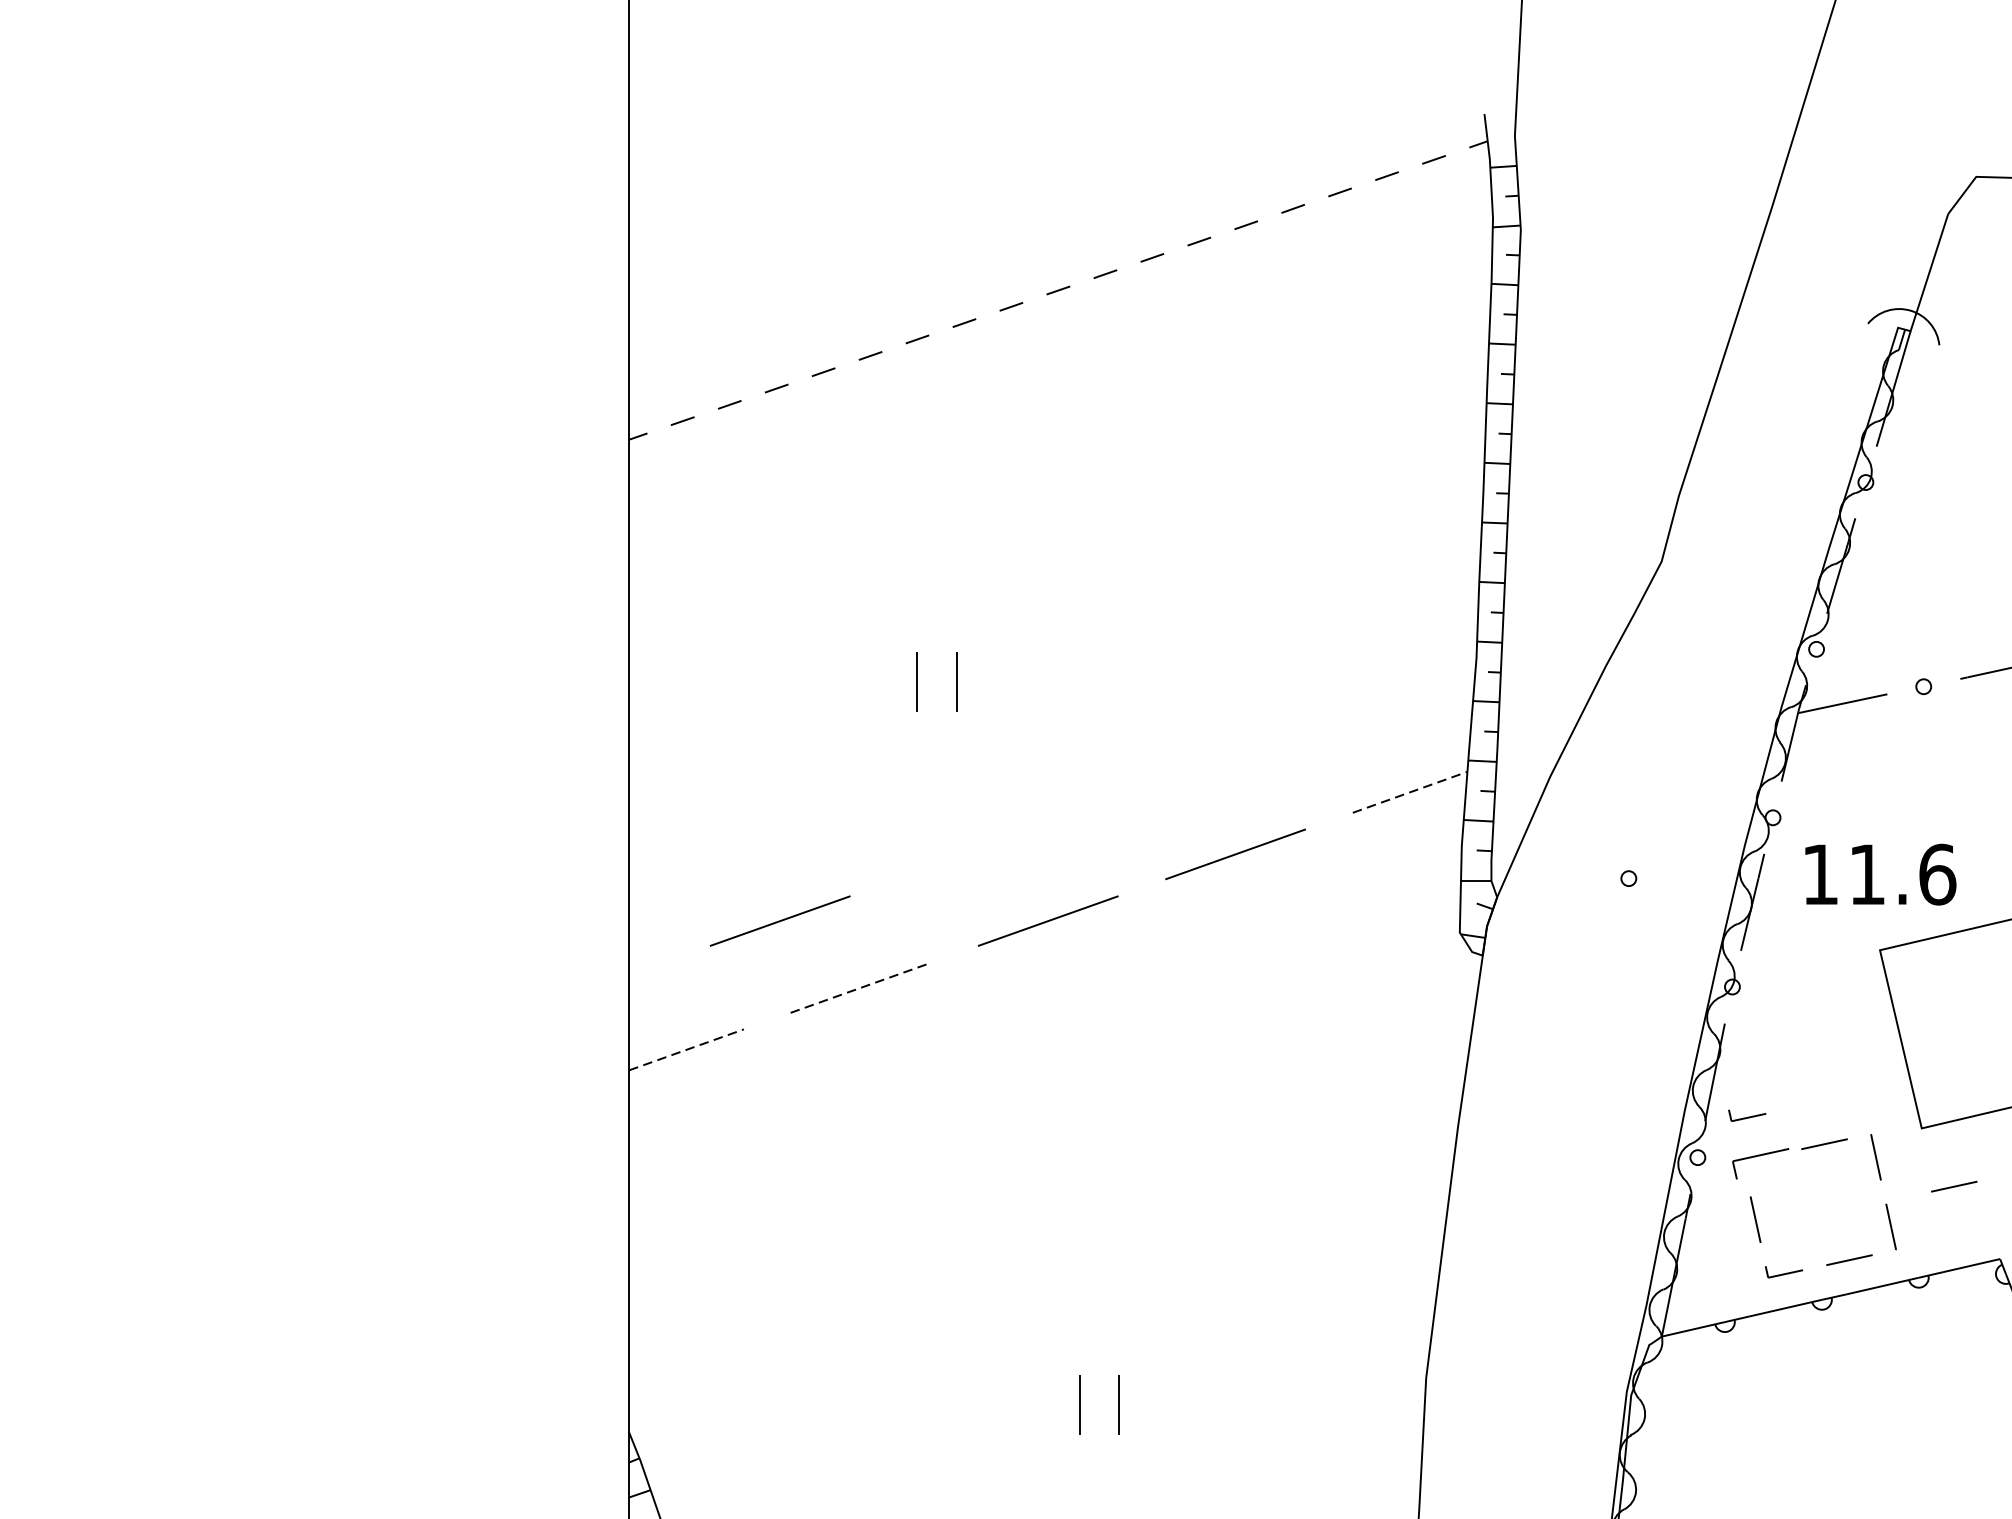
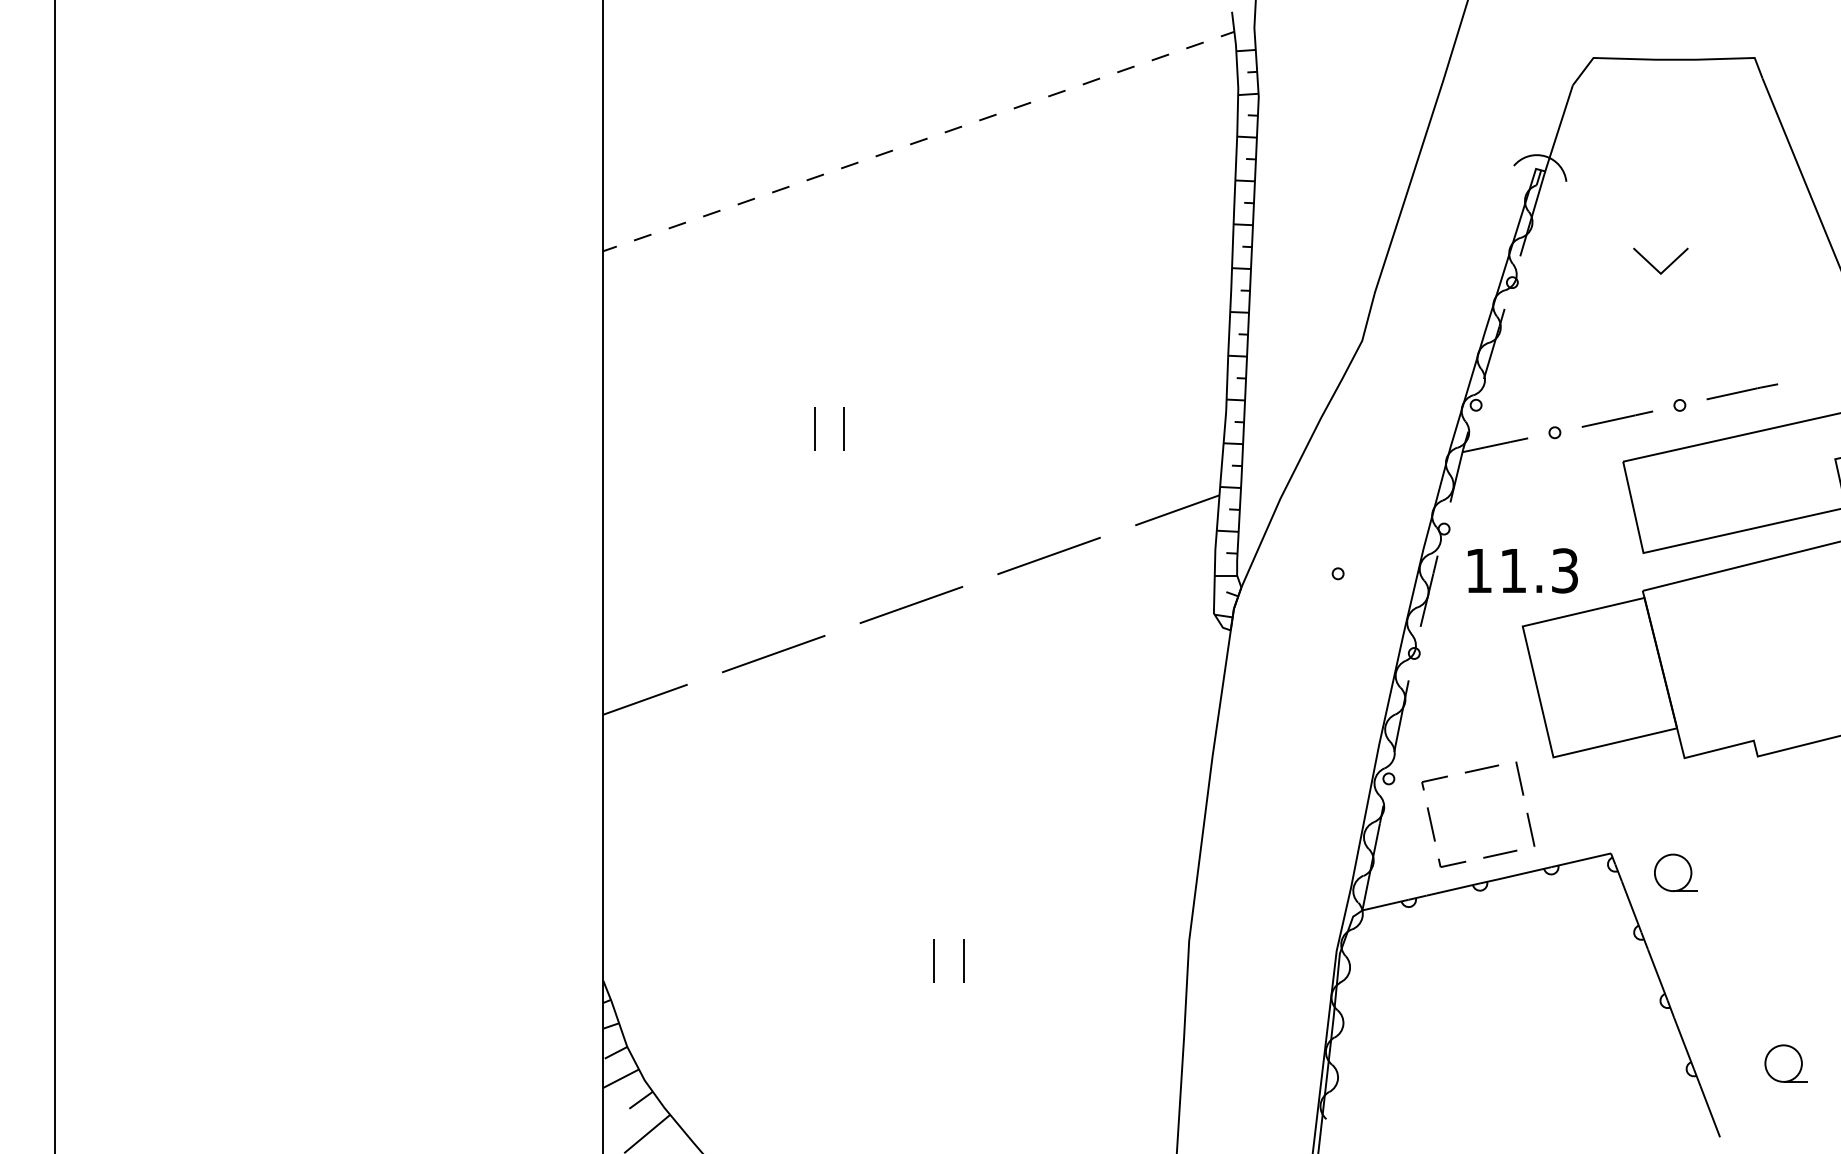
line: (1410, 792) -> (1177, 510), dashed -> solid
text: (1936, 874) -> (1564, 570), 11.6 -> 11.3
line: (780, 920) -> (714, 604), removed
line: (860, 988) -> (773, 654), dashed -> solid
line: (686, 1049) -> (645, 699), dashed -> solid
part: (1747, 1114) -> (1425, 747), removed
part: (1759, 1162) -> (1434, 782), size x0.62
line: (1954, 1185) -> (1577, 799), removed

